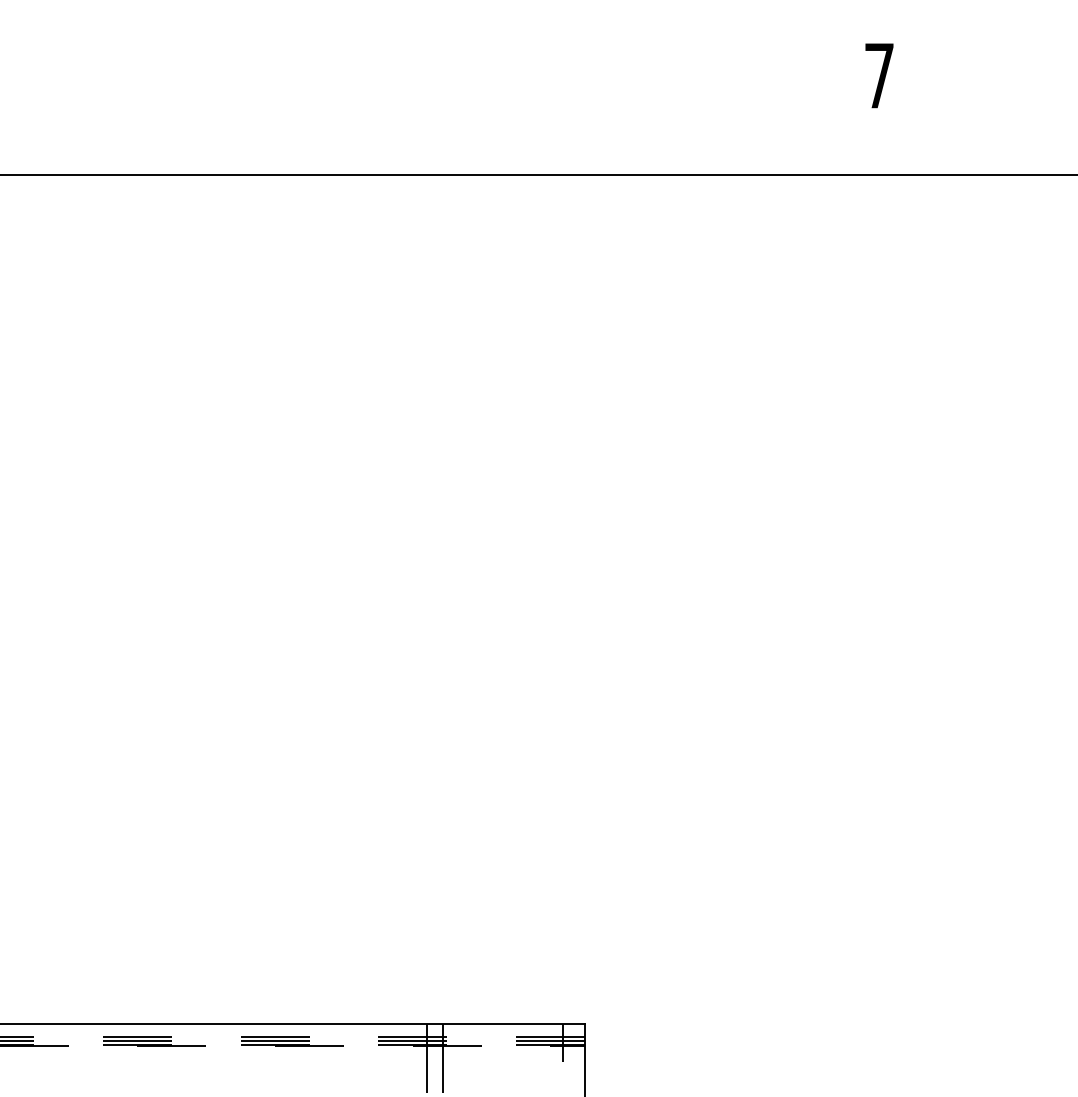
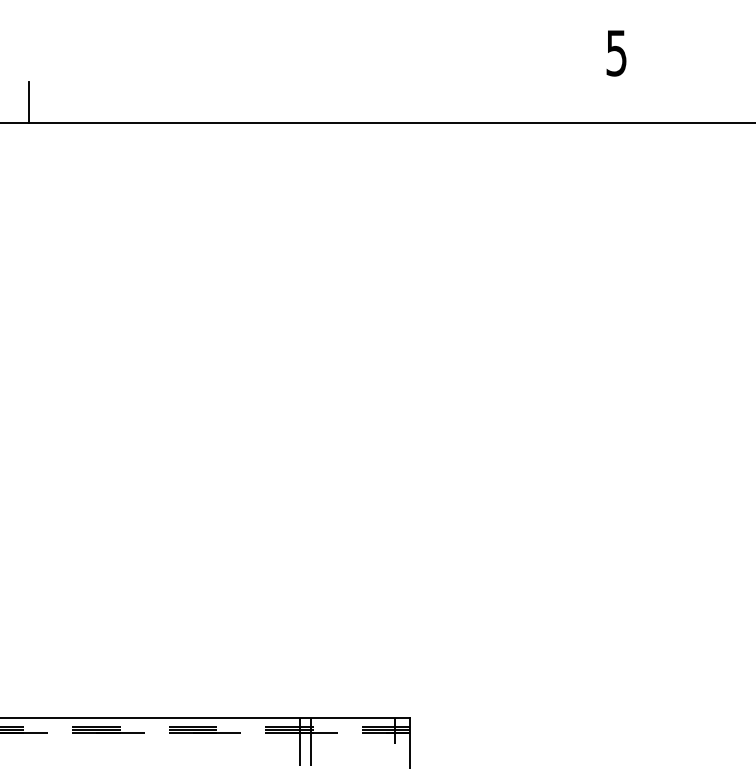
text: (879, 76) -> (616, 53), 7 -> 5
line: (40, 145) -> (28, 101), added

